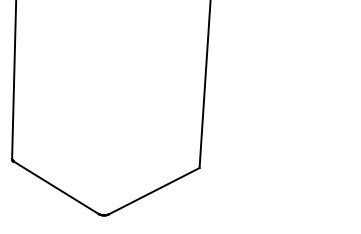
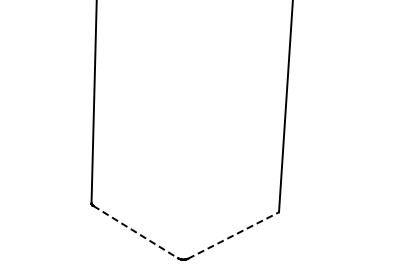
line: (56, 188) -> (135, 232), solid -> dashed
line: (155, 191) -> (234, 235), solid -> dashed

